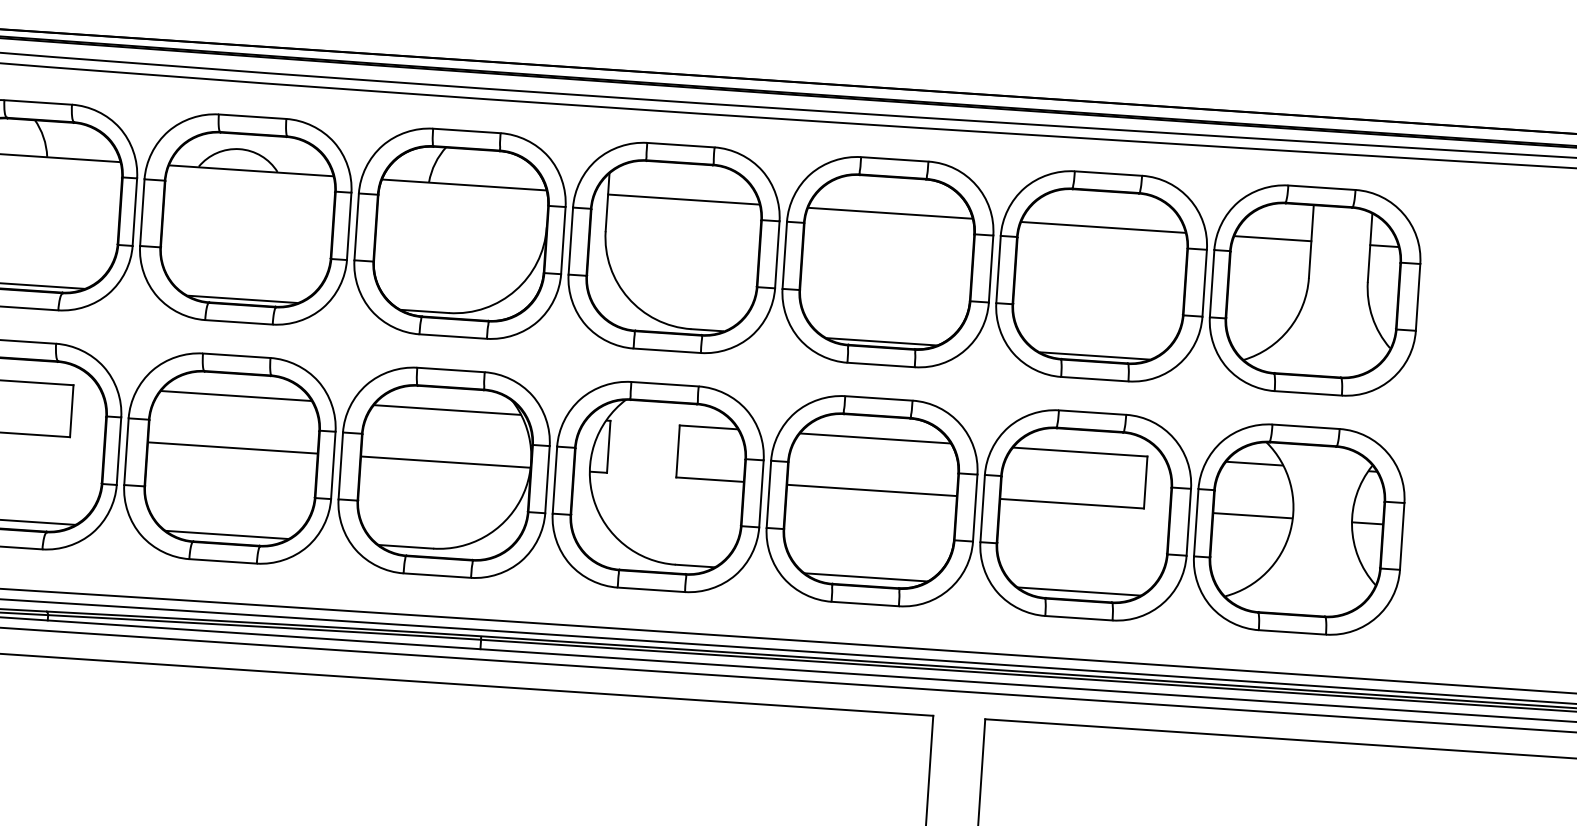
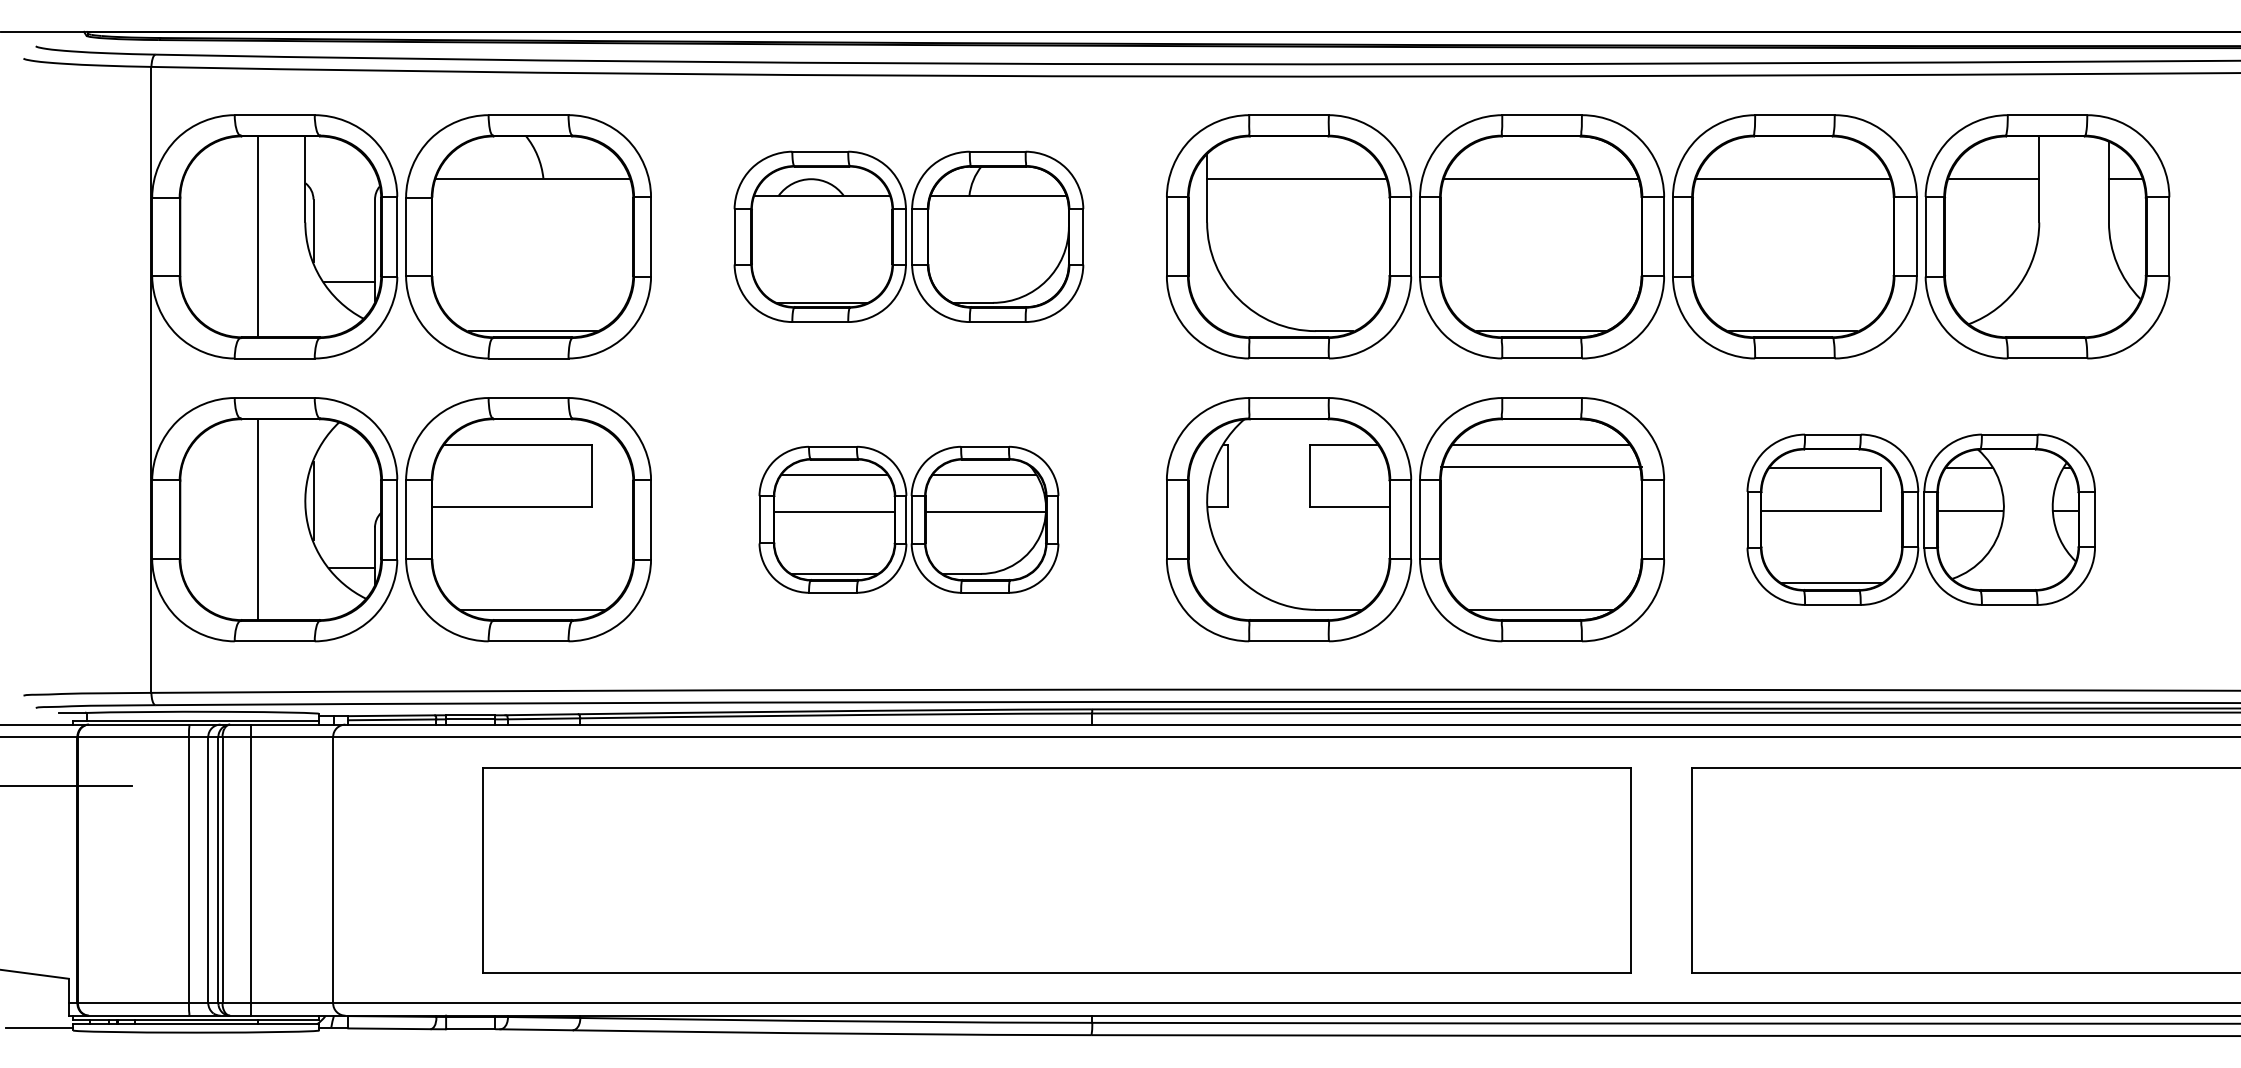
part: (352, 226) -> (908, 236), size x0.7
part: (336, 465) -> (908, 519), size x0.6
line: (871, 489) -> (1540, 466), moved
part: (1192, 522) -> (1921, 519), size x0.7

